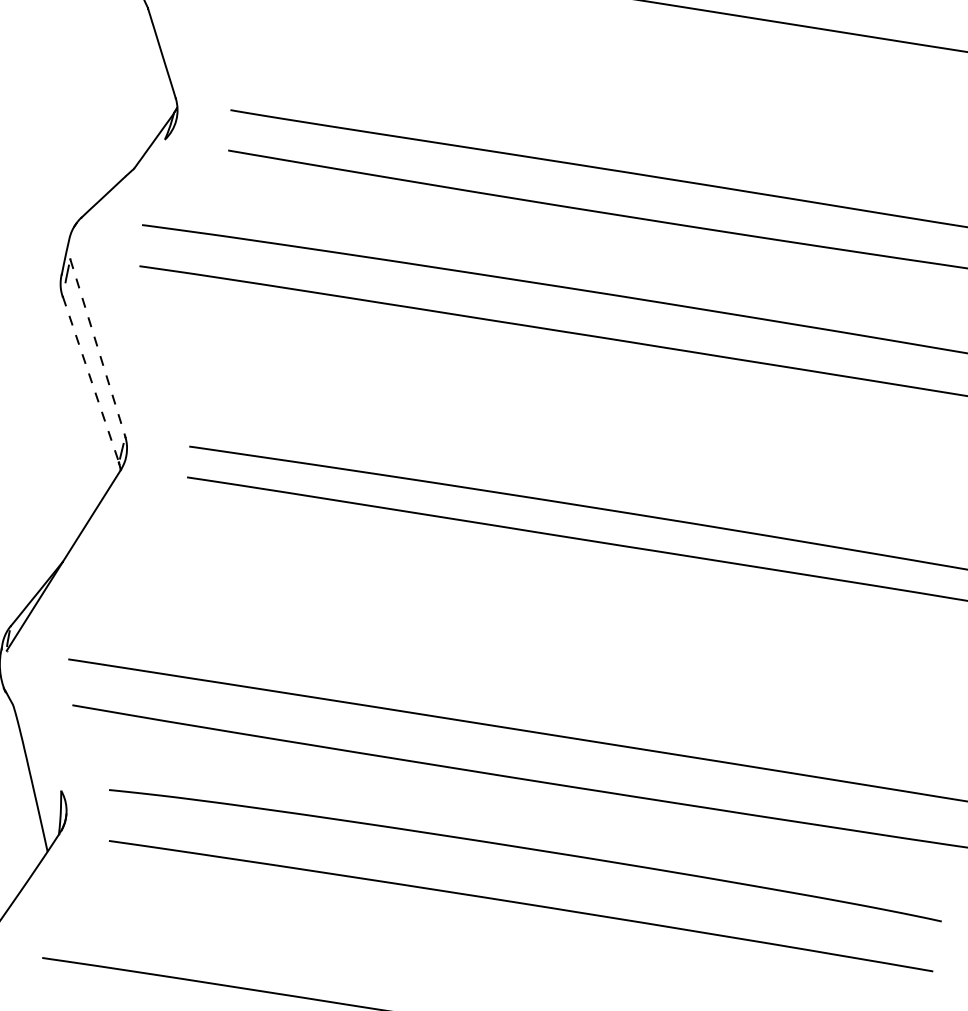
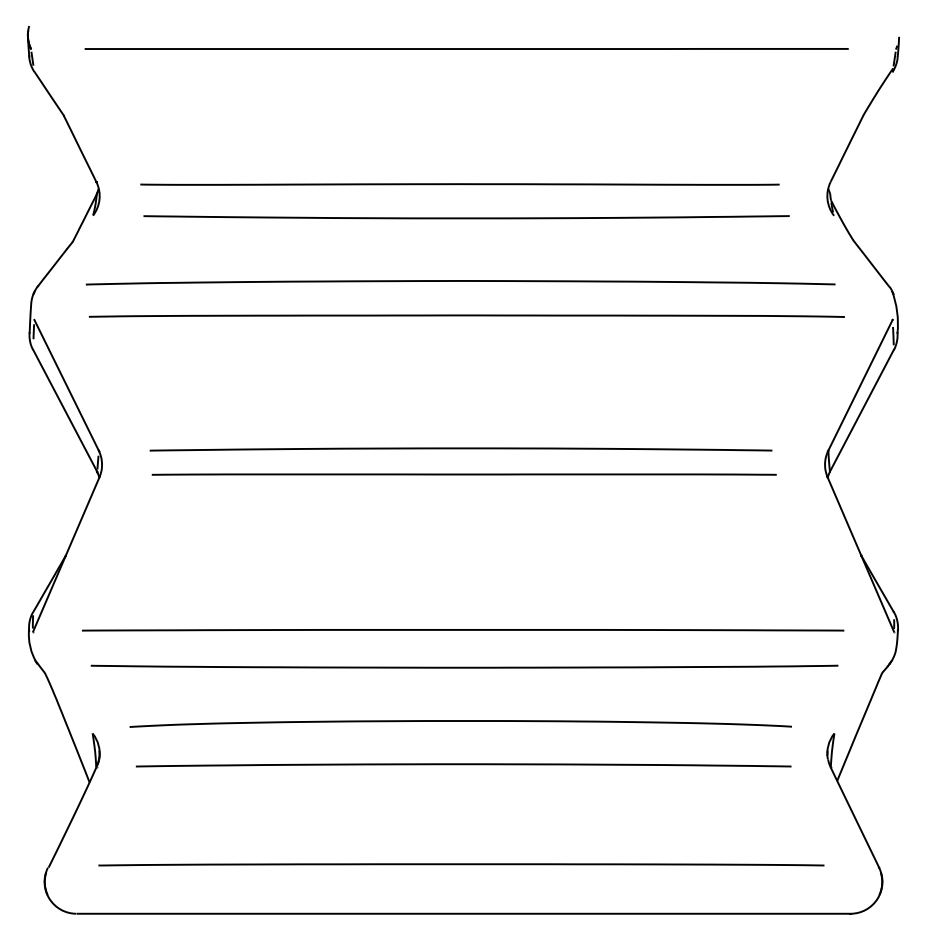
line: (97, 348) -> (66, 385), dashed -> solid
line: (91, 379) -> (65, 410), dashed -> solid

